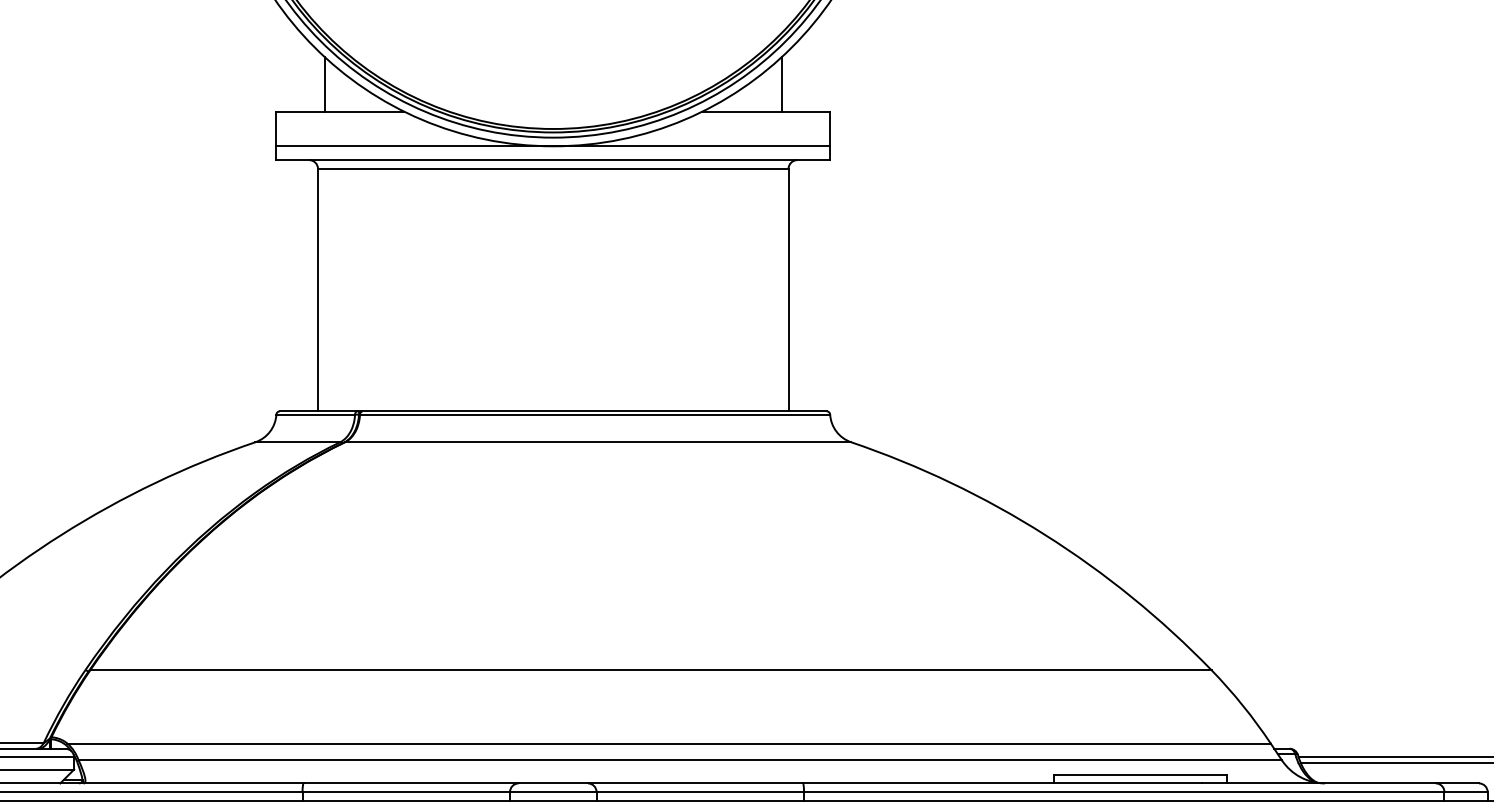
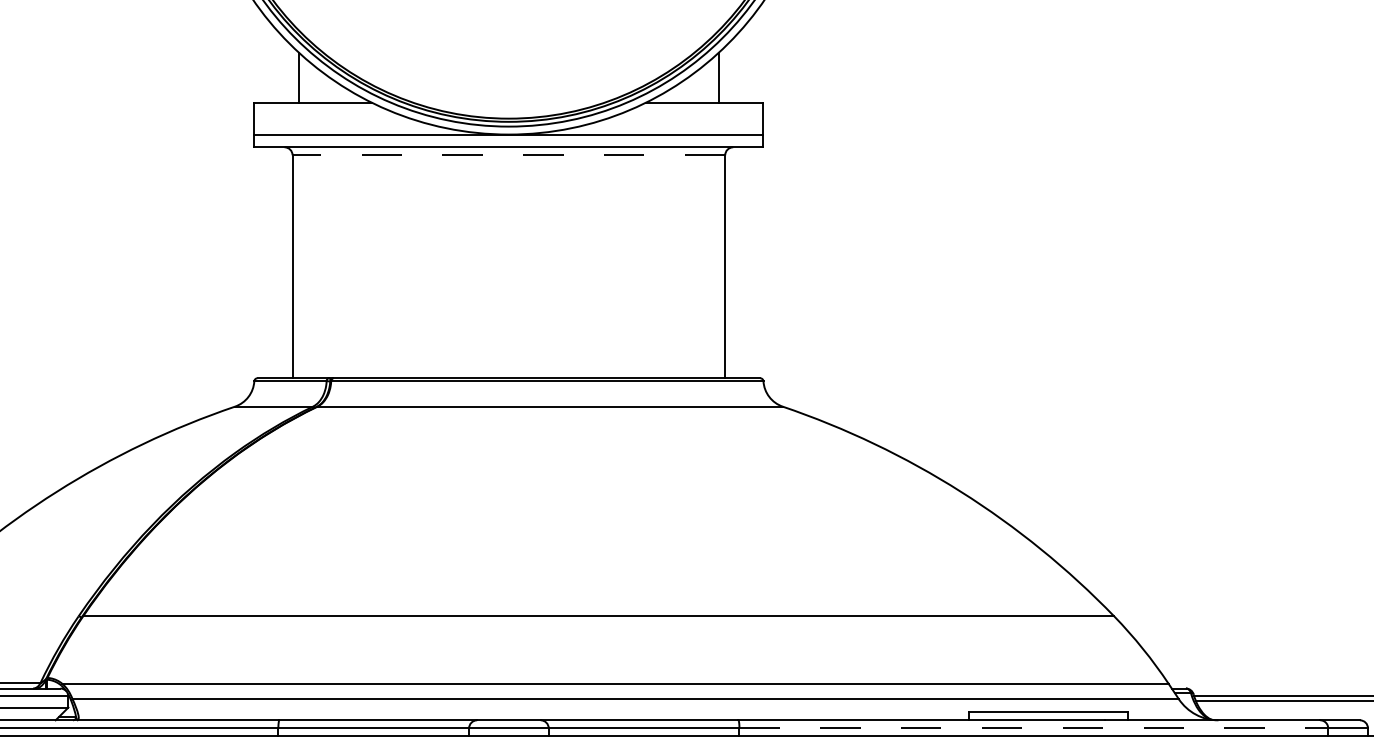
line: (552, 168) -> (508, 154), solid -> dashed
line: (1124, 792) -> (1034, 728), solid -> dashed

